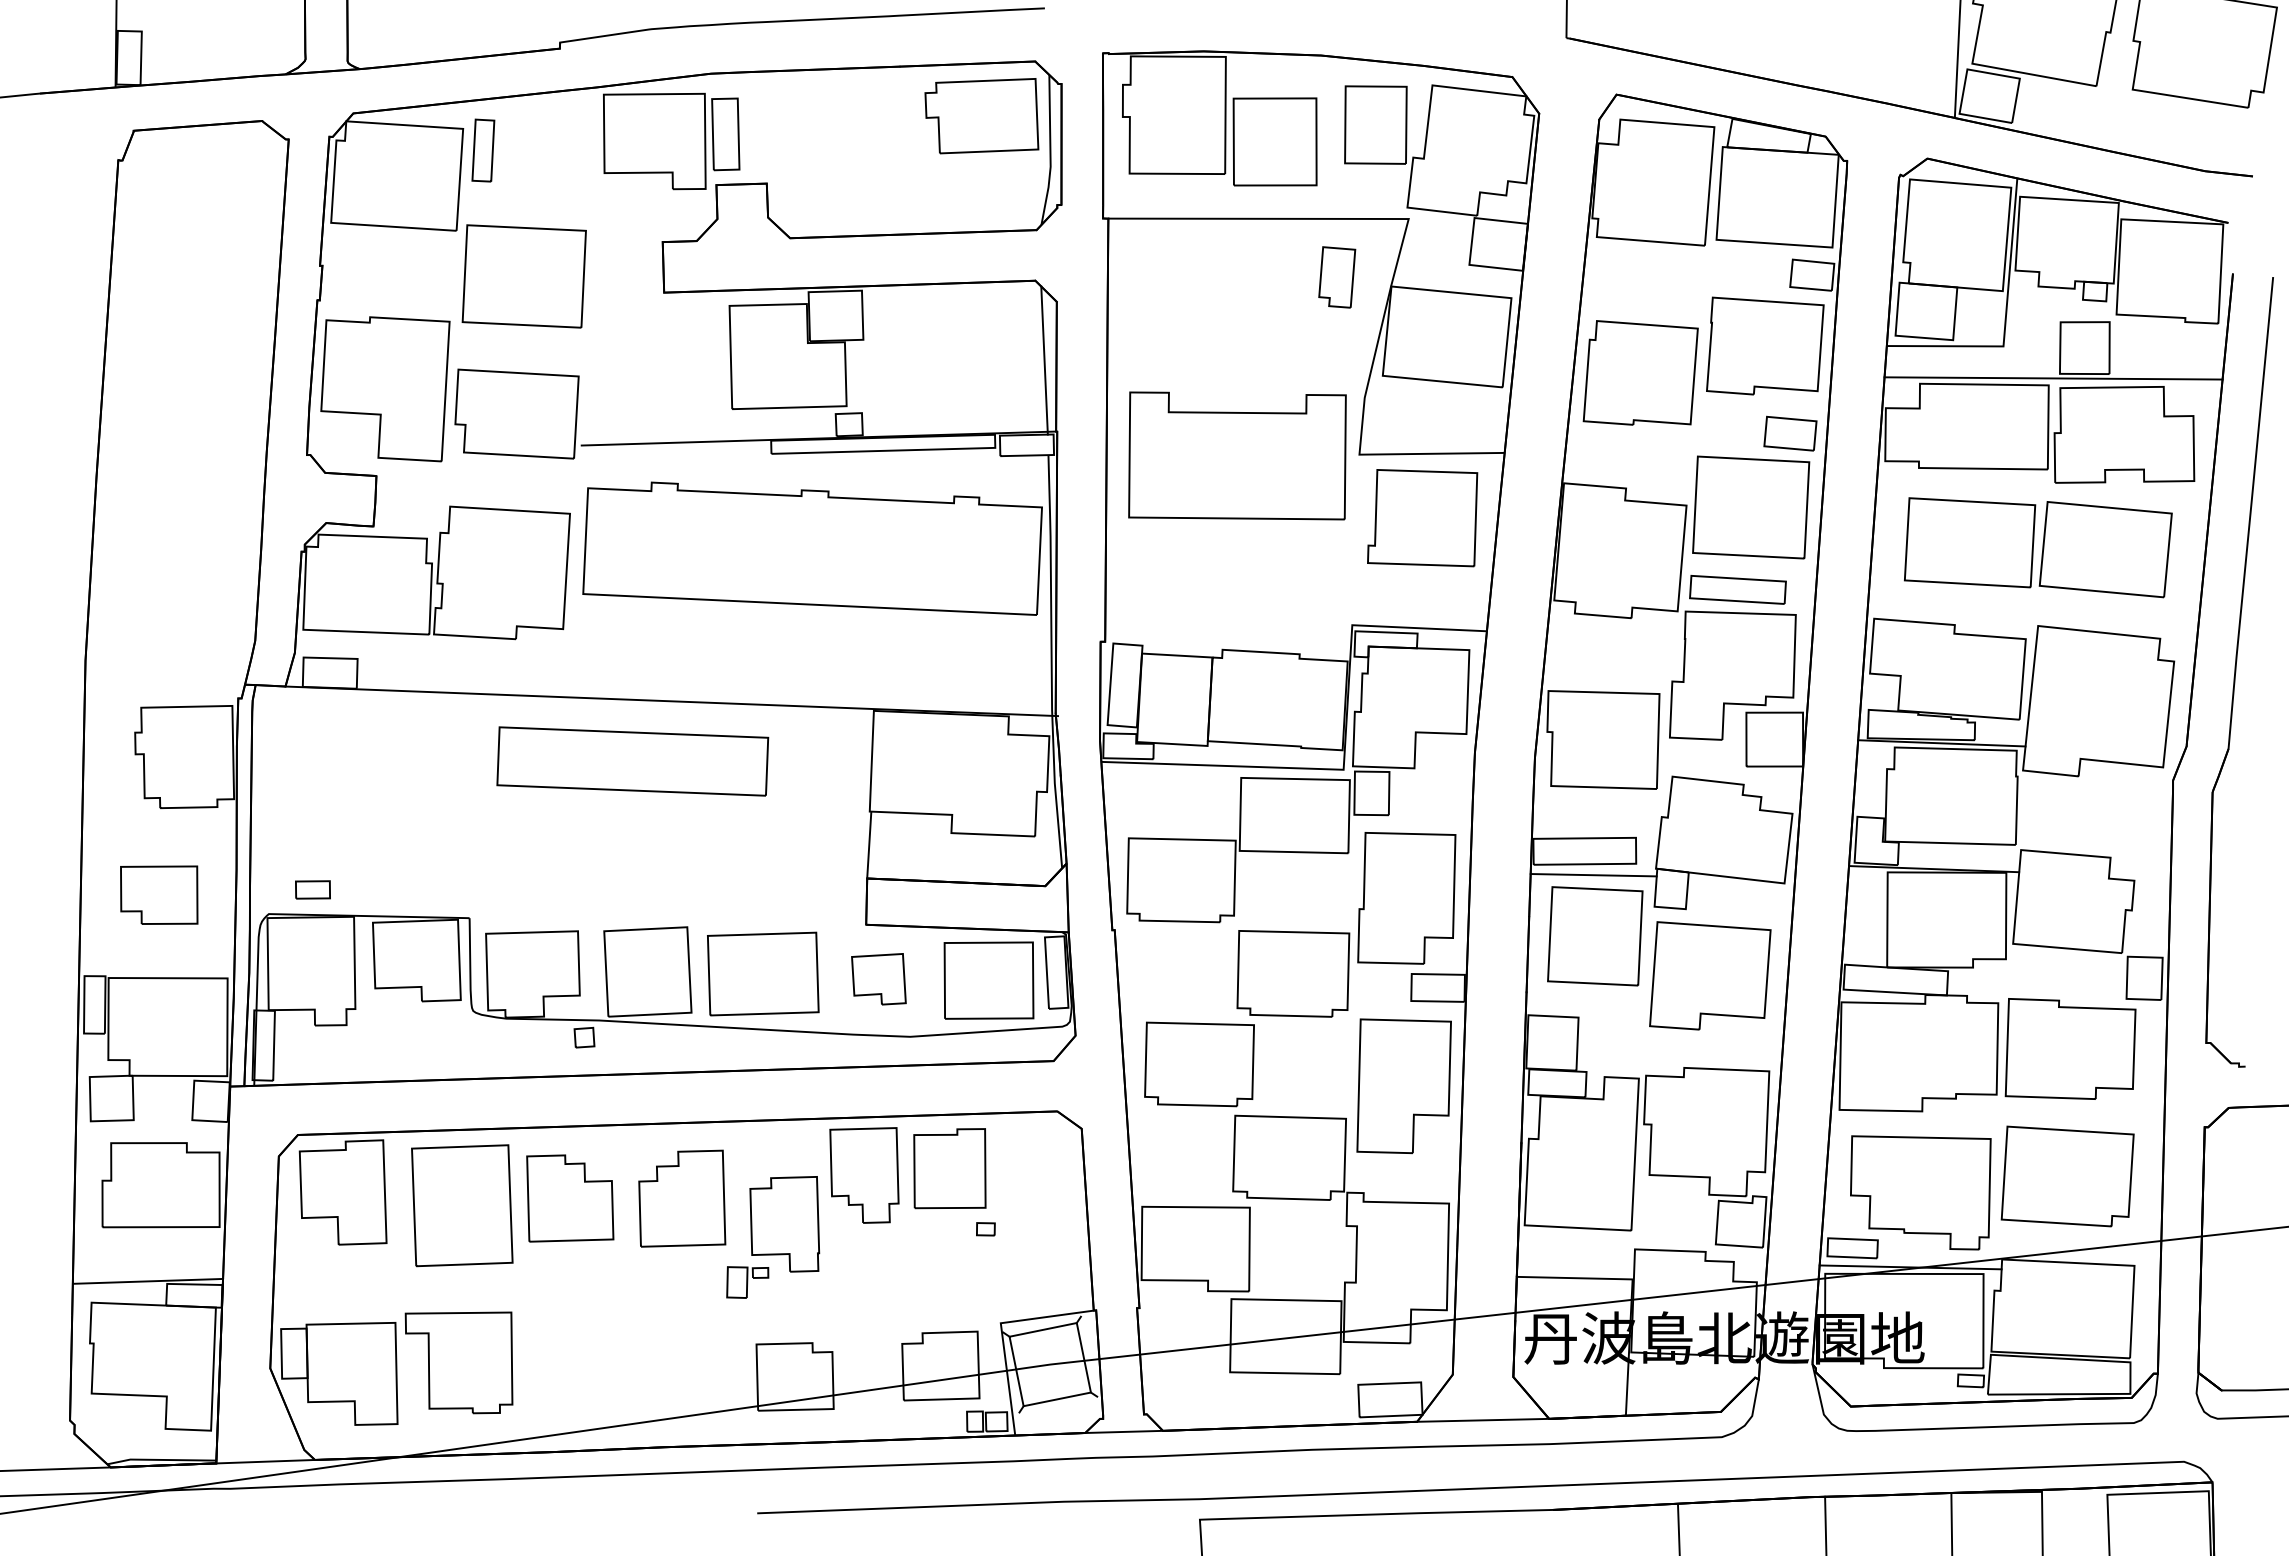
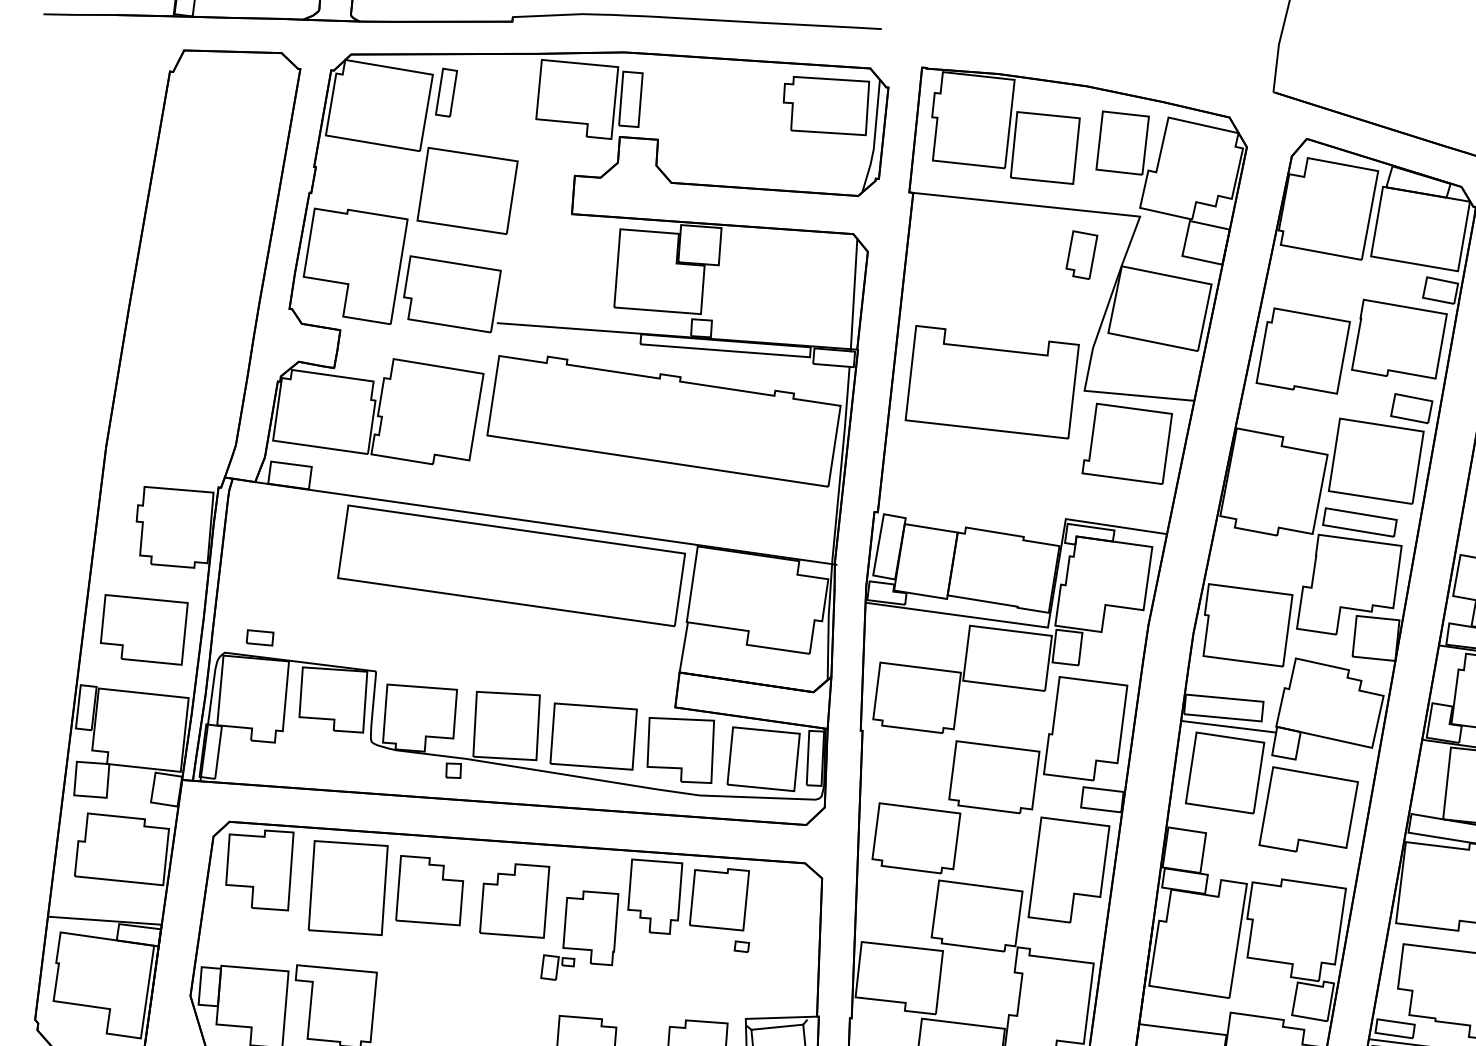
part: (632, 761) -> (511, 565), size x1.67
part: (158, 895) -> (142, 630), size x1.43
part: (878, 979) -> (680, 749), size x1.67

